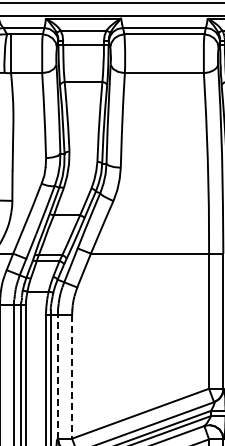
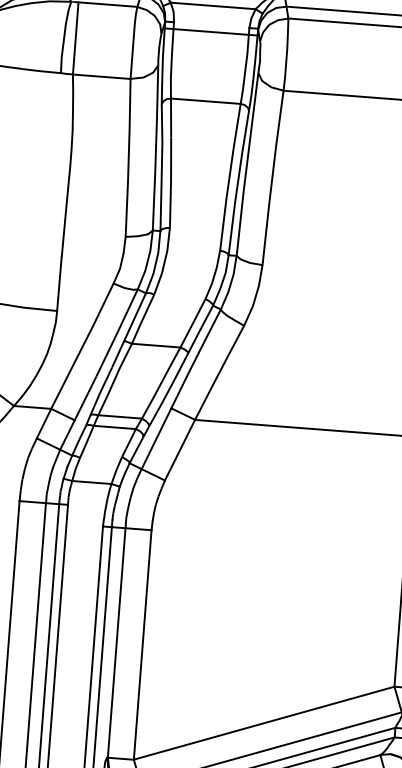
line: (58, 376) -> (117, 642), dashed -> solid
line: (72, 376) -> (143, 644), dashed -> solid

